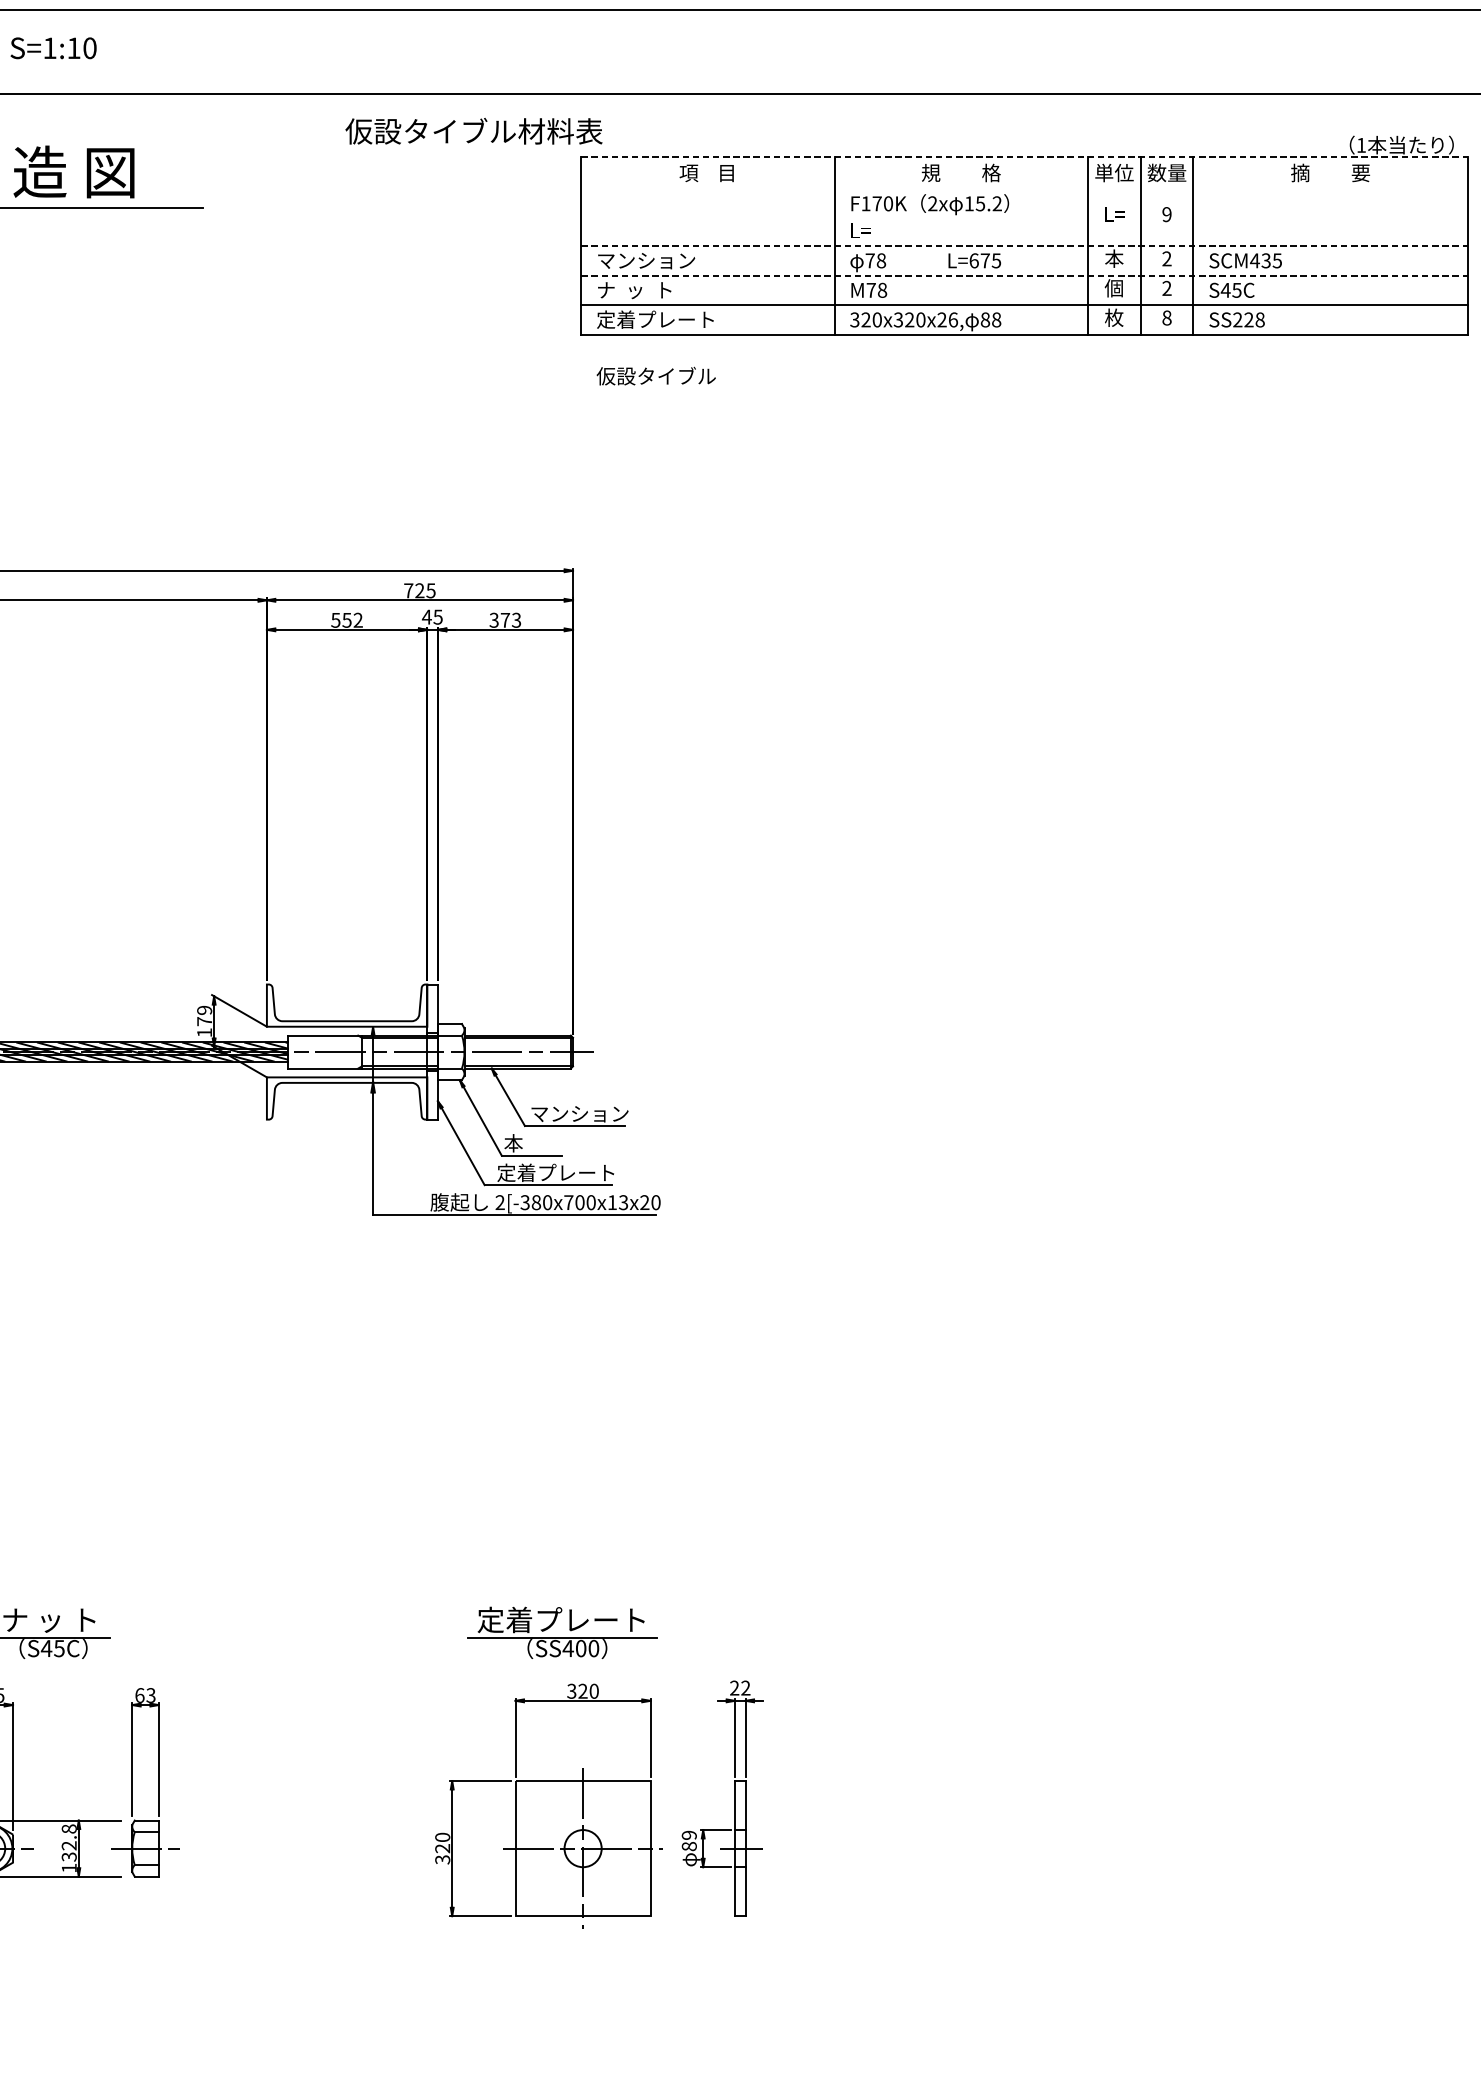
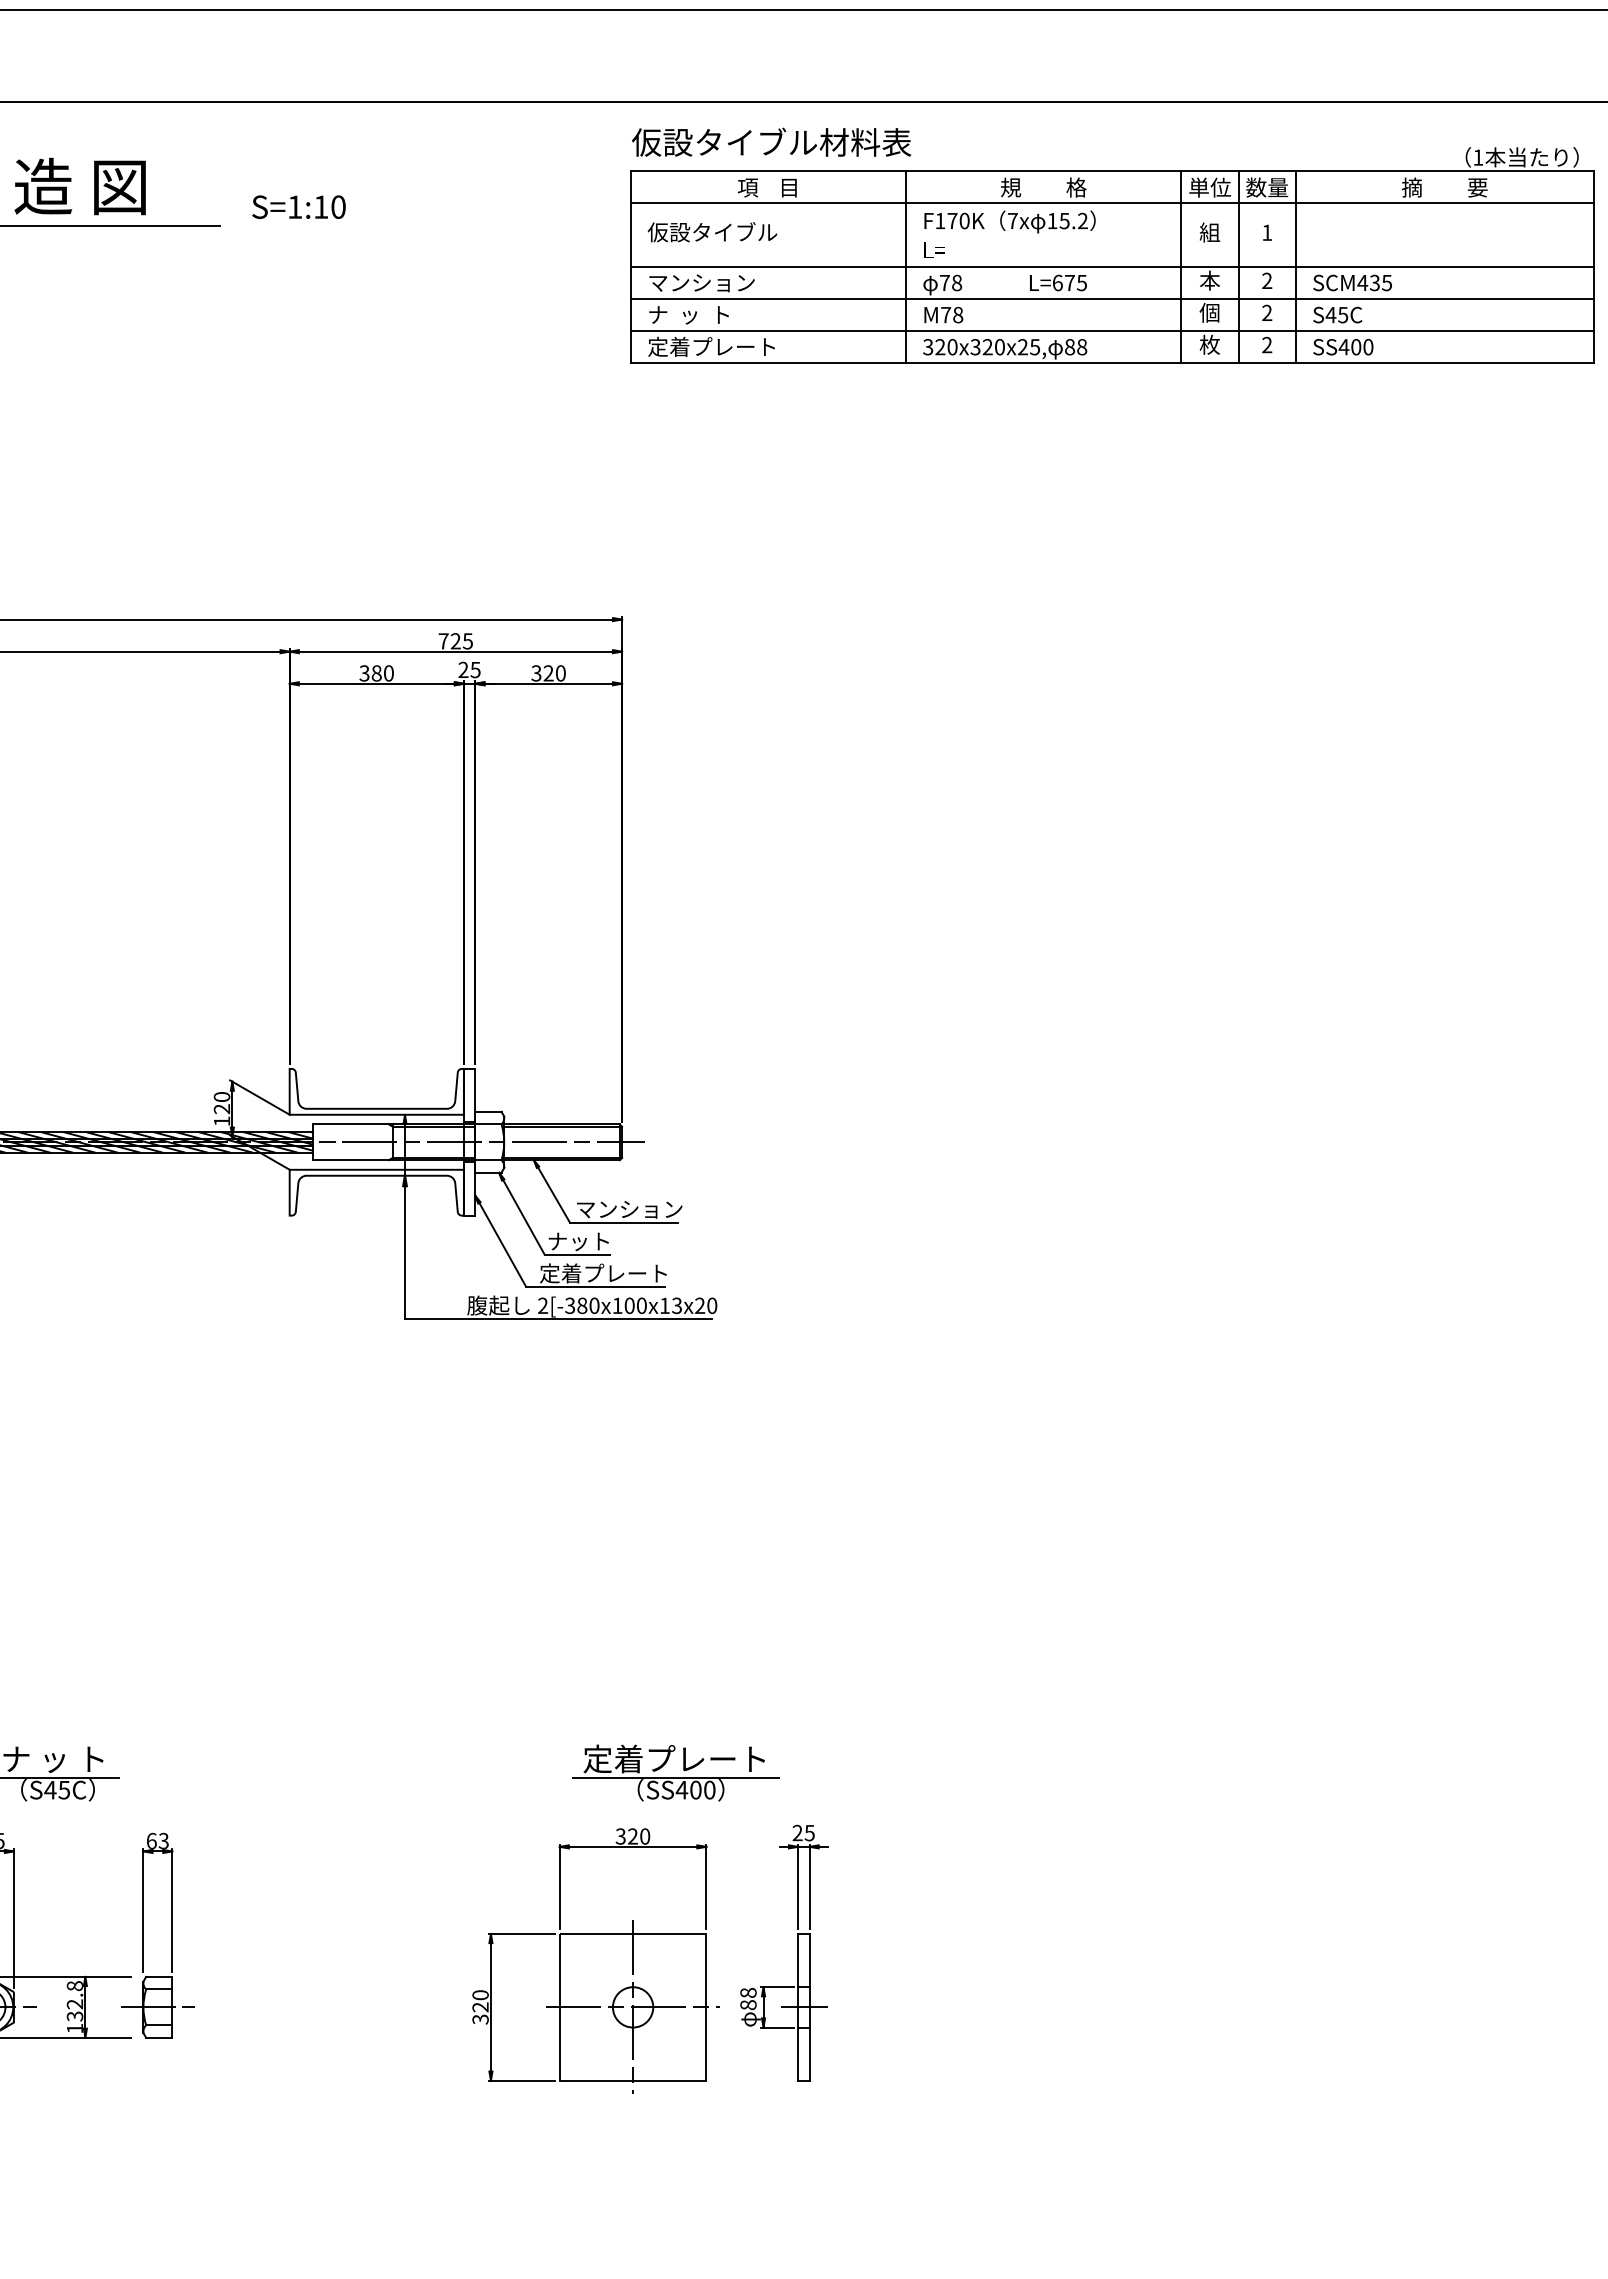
text: (53, 47) -> (298, 206), moved
text: (473, 130) -> (771, 141), moved
line: (1025, 157) -> (1113, 170), dashed -> solid
line: (1024, 186) -> (1112, 202), added
text: (932, 203) -> (1012, 220), 2x -> 7x
text: (1113, 214) -> (1209, 232), L= -> 組
text: (1167, 214) -> (1267, 232), 9 -> 1
line: (1025, 245) -> (1113, 266), dashed -> solid
line: (1025, 276) -> (1113, 299), dashed -> solid
text: (1167, 318) -> (1267, 345), 8 -> 2
text: (953, 320) -> (1035, 347), 320x320x26, -> 320x320x25,
text: (1248, 320) -> (1355, 347), SS228 -> SS400
text: (656, 376) -> (712, 232), moved
text: (426, 616) -> (463, 669), 45 -> 25
text: (346, 620) -> (376, 673), 552 -> 380
text: (510, 620) -> (554, 673), 373 -> 320
text: (204, 1016) -> (221, 1103), 179 -> 120
text: (531, 1143) -> (577, 1241), 本 -> ナット
text: (568, 1202) -> (617, 1305), 2[-380x700x13x20 -> 2[-380x100x13x20
part: (562, 1632) -> (675, 1772), moved
text: (745, 1687) -> (809, 1832), 22 -> 25
text: (689, 1834) -> (748, 1992), 89 -> 88

